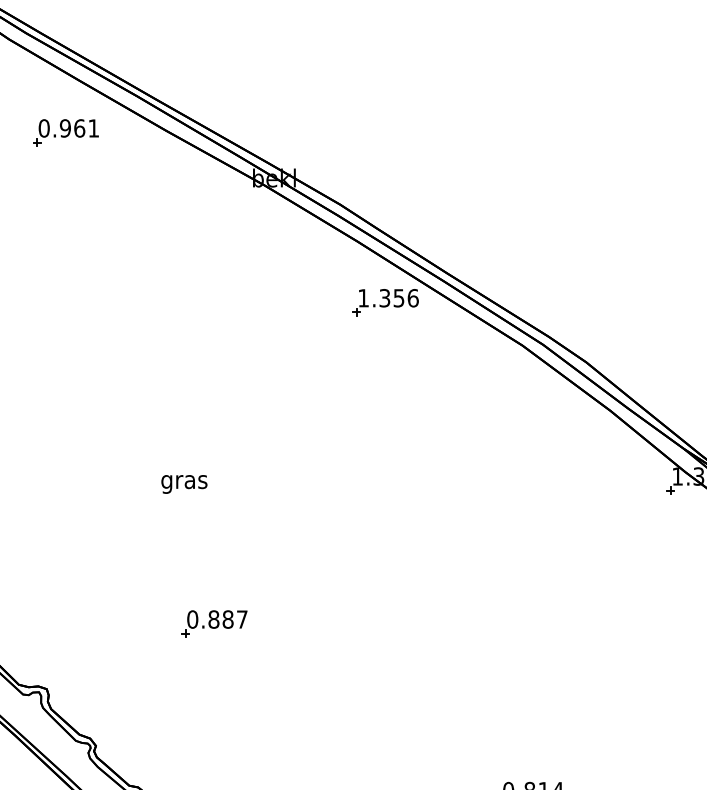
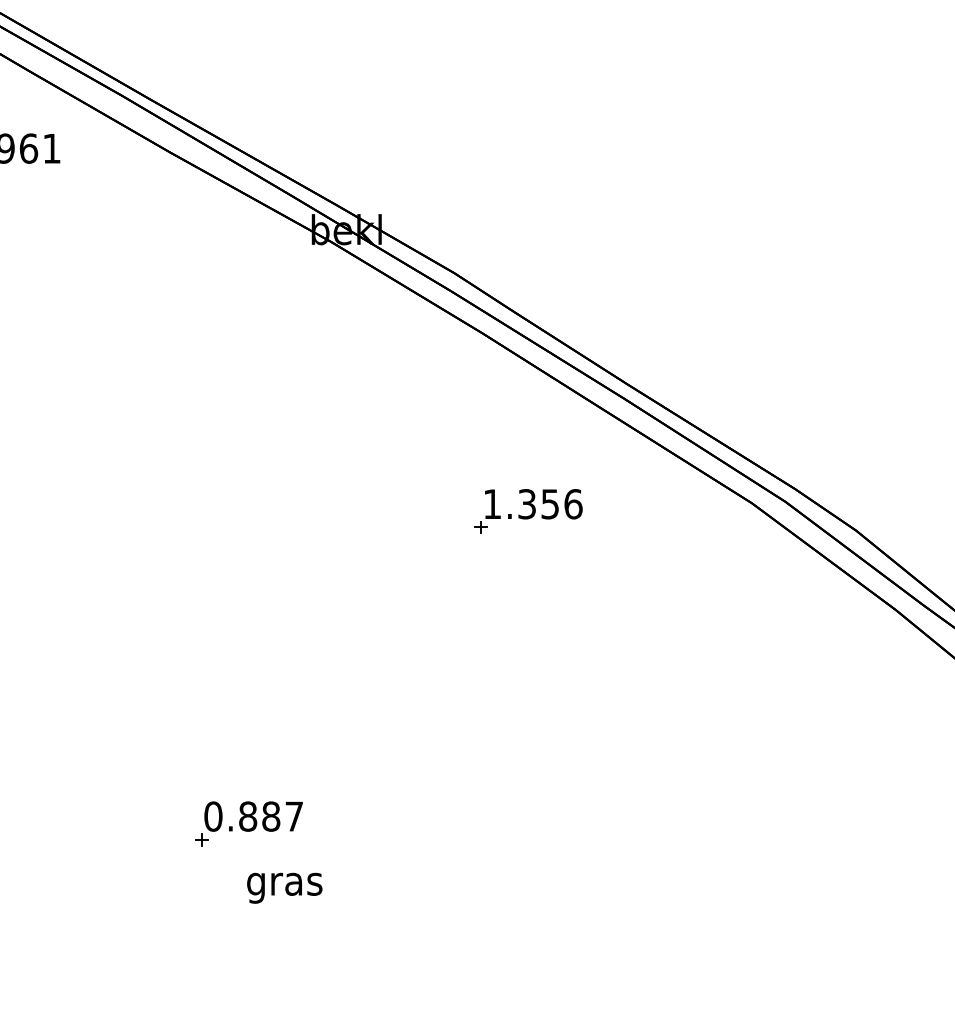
part: (385, 302) -> (528, 511), moved
text: (184, 484) -> (284, 888), moved
part: (214, 623) -> (248, 823), moved

